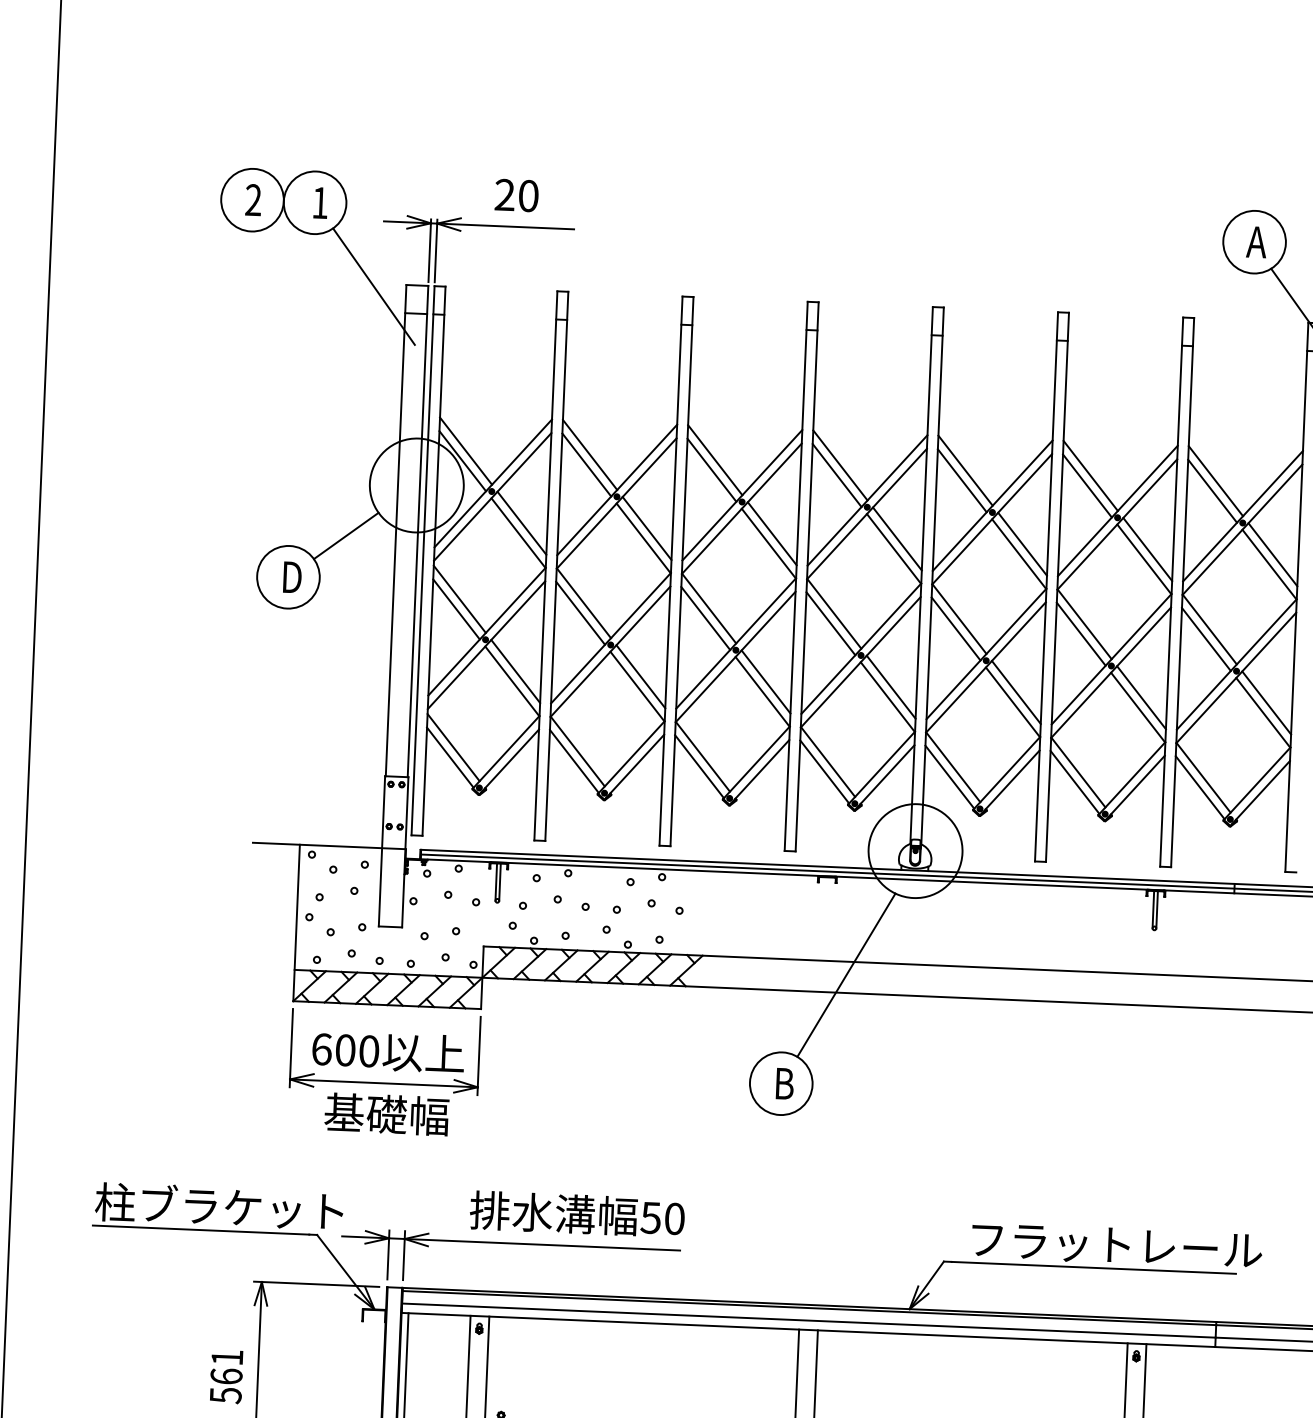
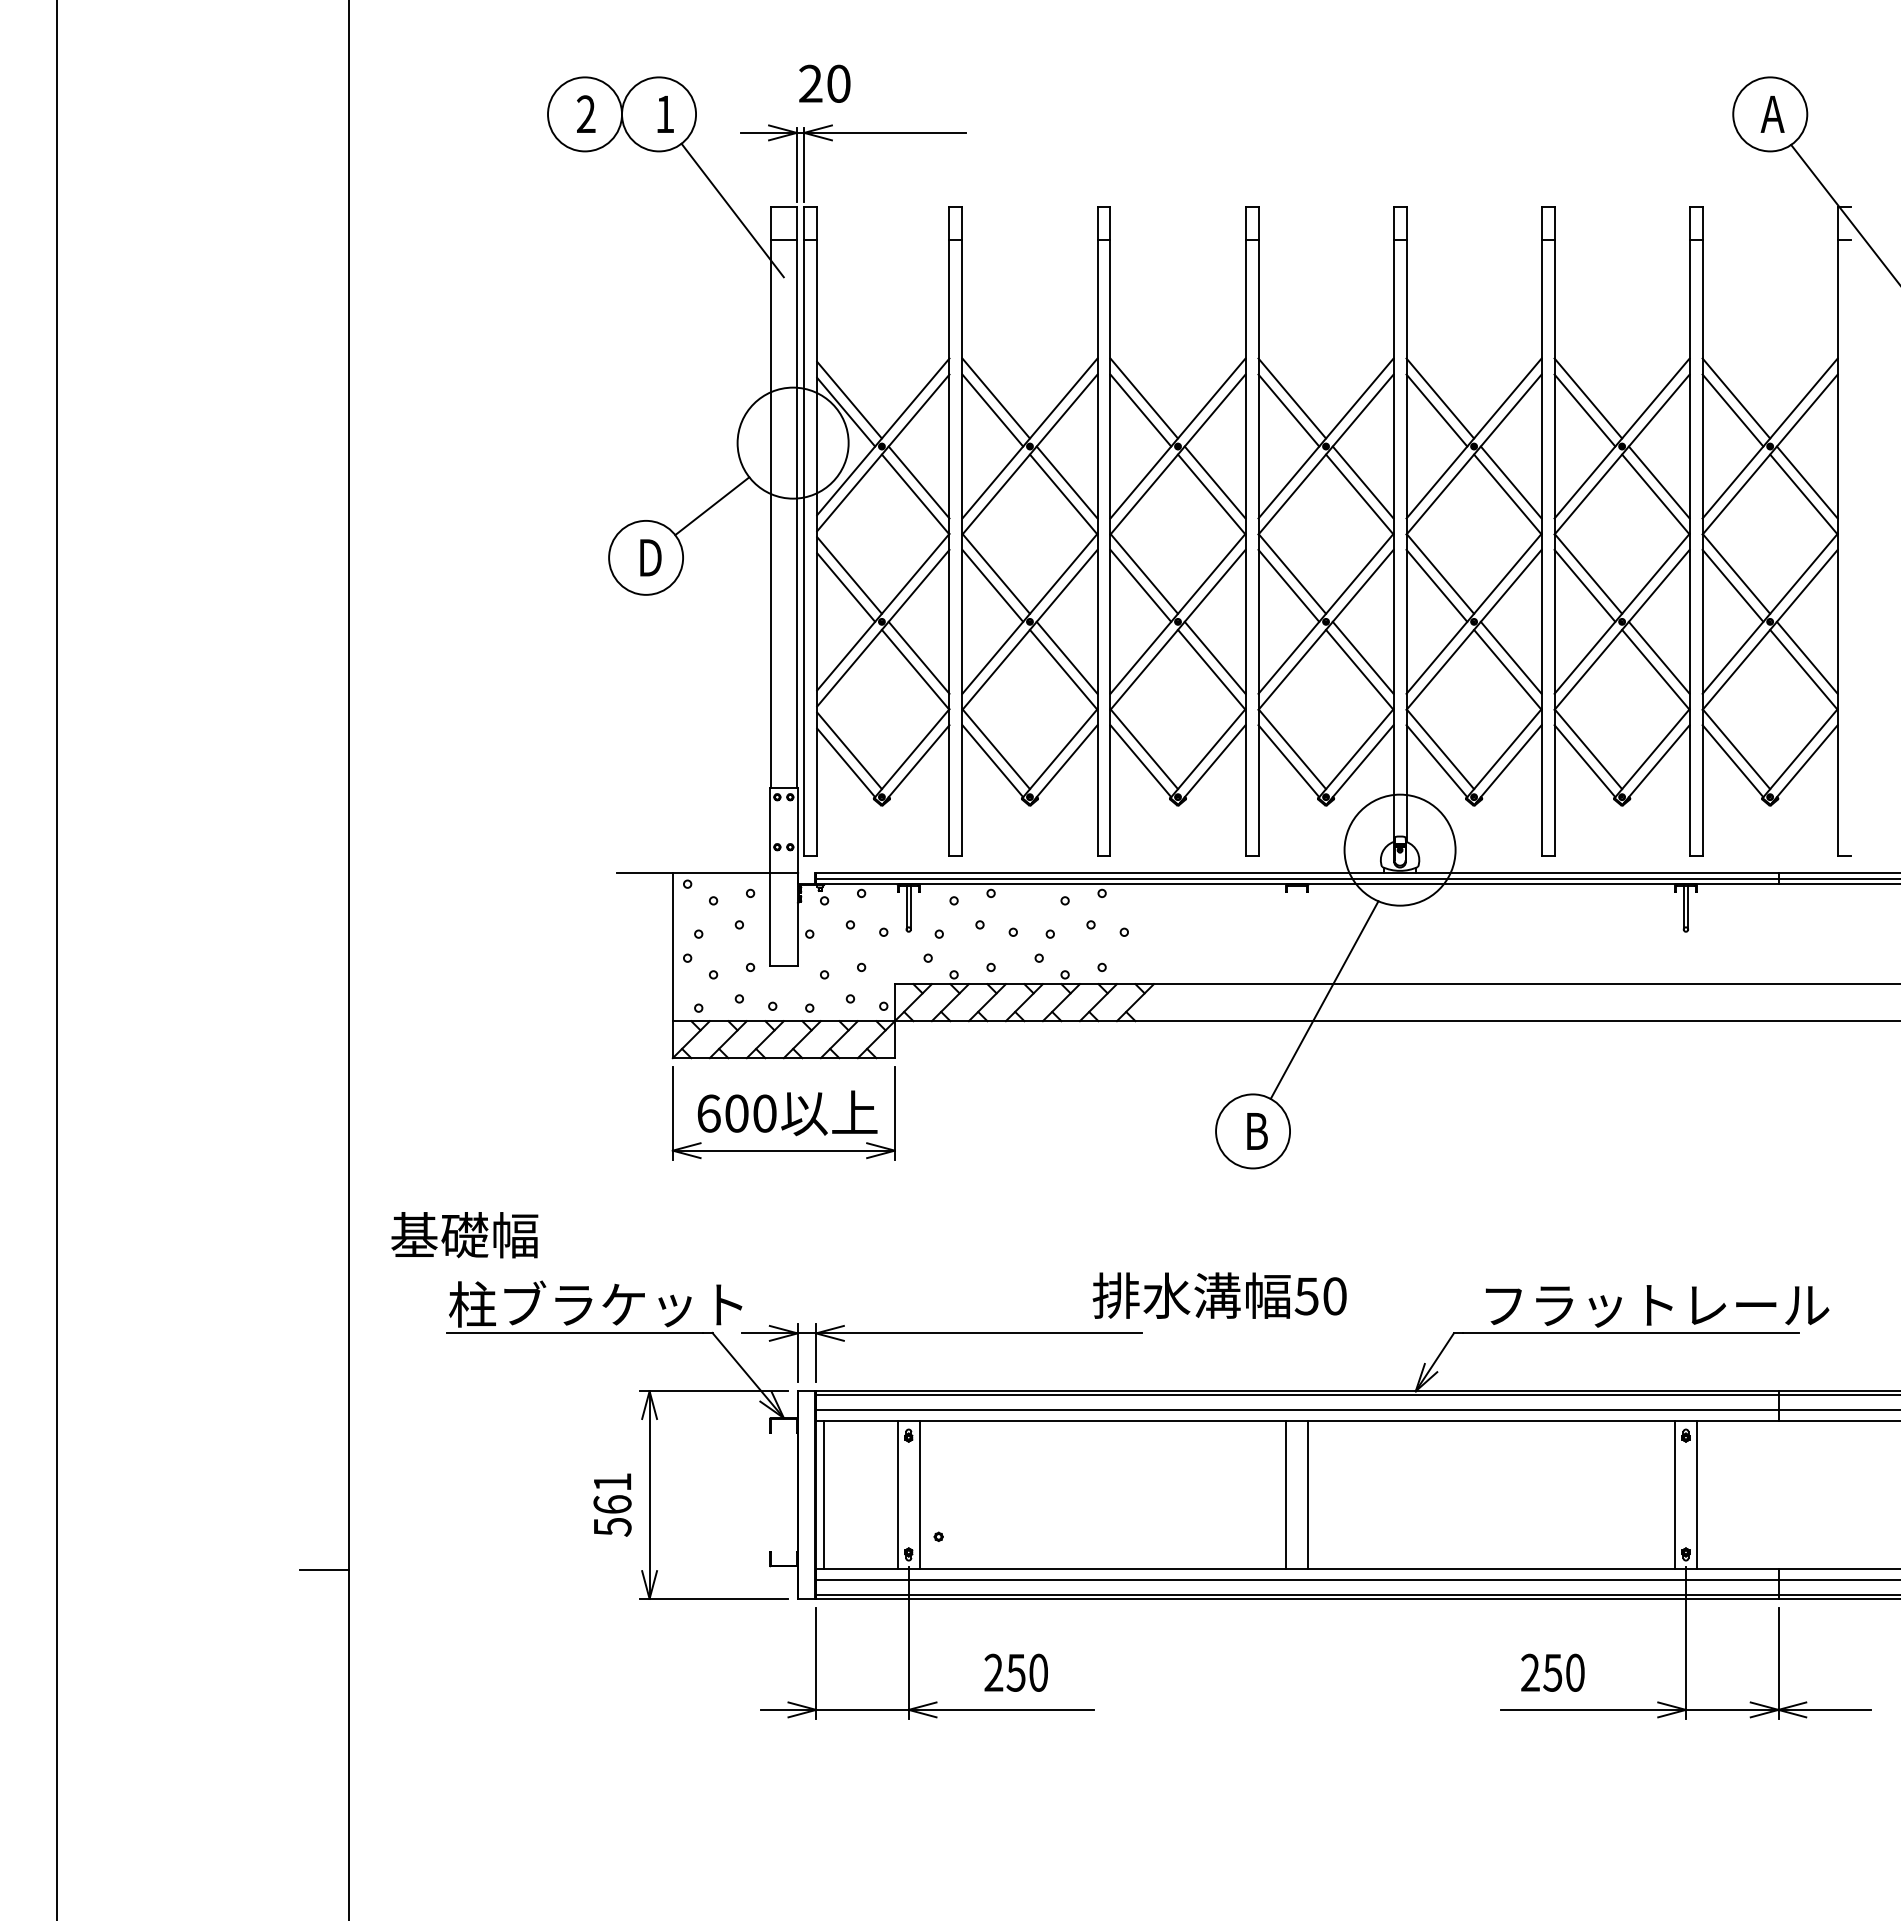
text: (516, 195) -> (824, 83), moved
text: (386, 1114) -> (464, 1235), moved
text: (577, 1214) -> (1219, 1295), moved

